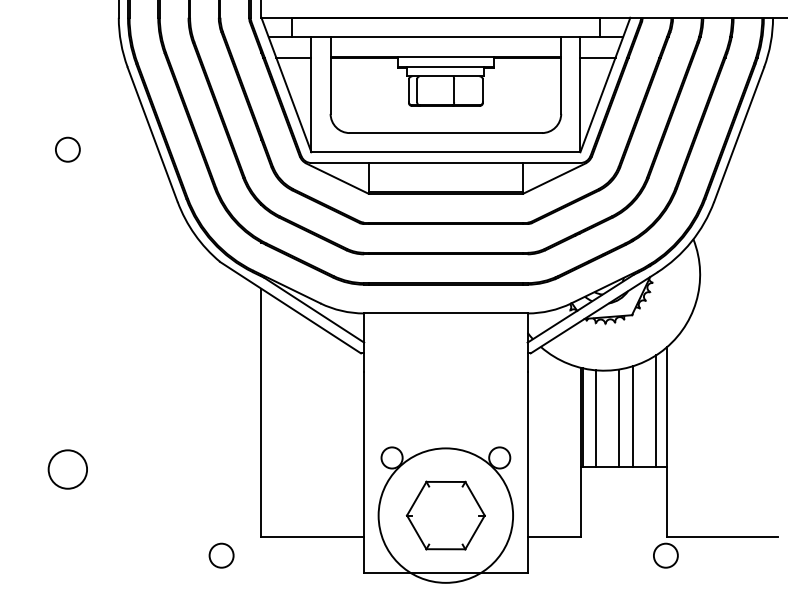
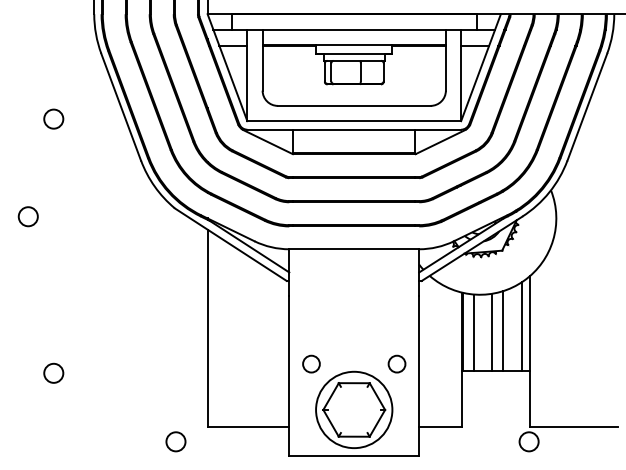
circle: (34, 272) -> (27, 216), added
circle: (67, 468) -> (53, 372), size x0.62
circle: (446, 515) -> (354, 409), size x0.71

